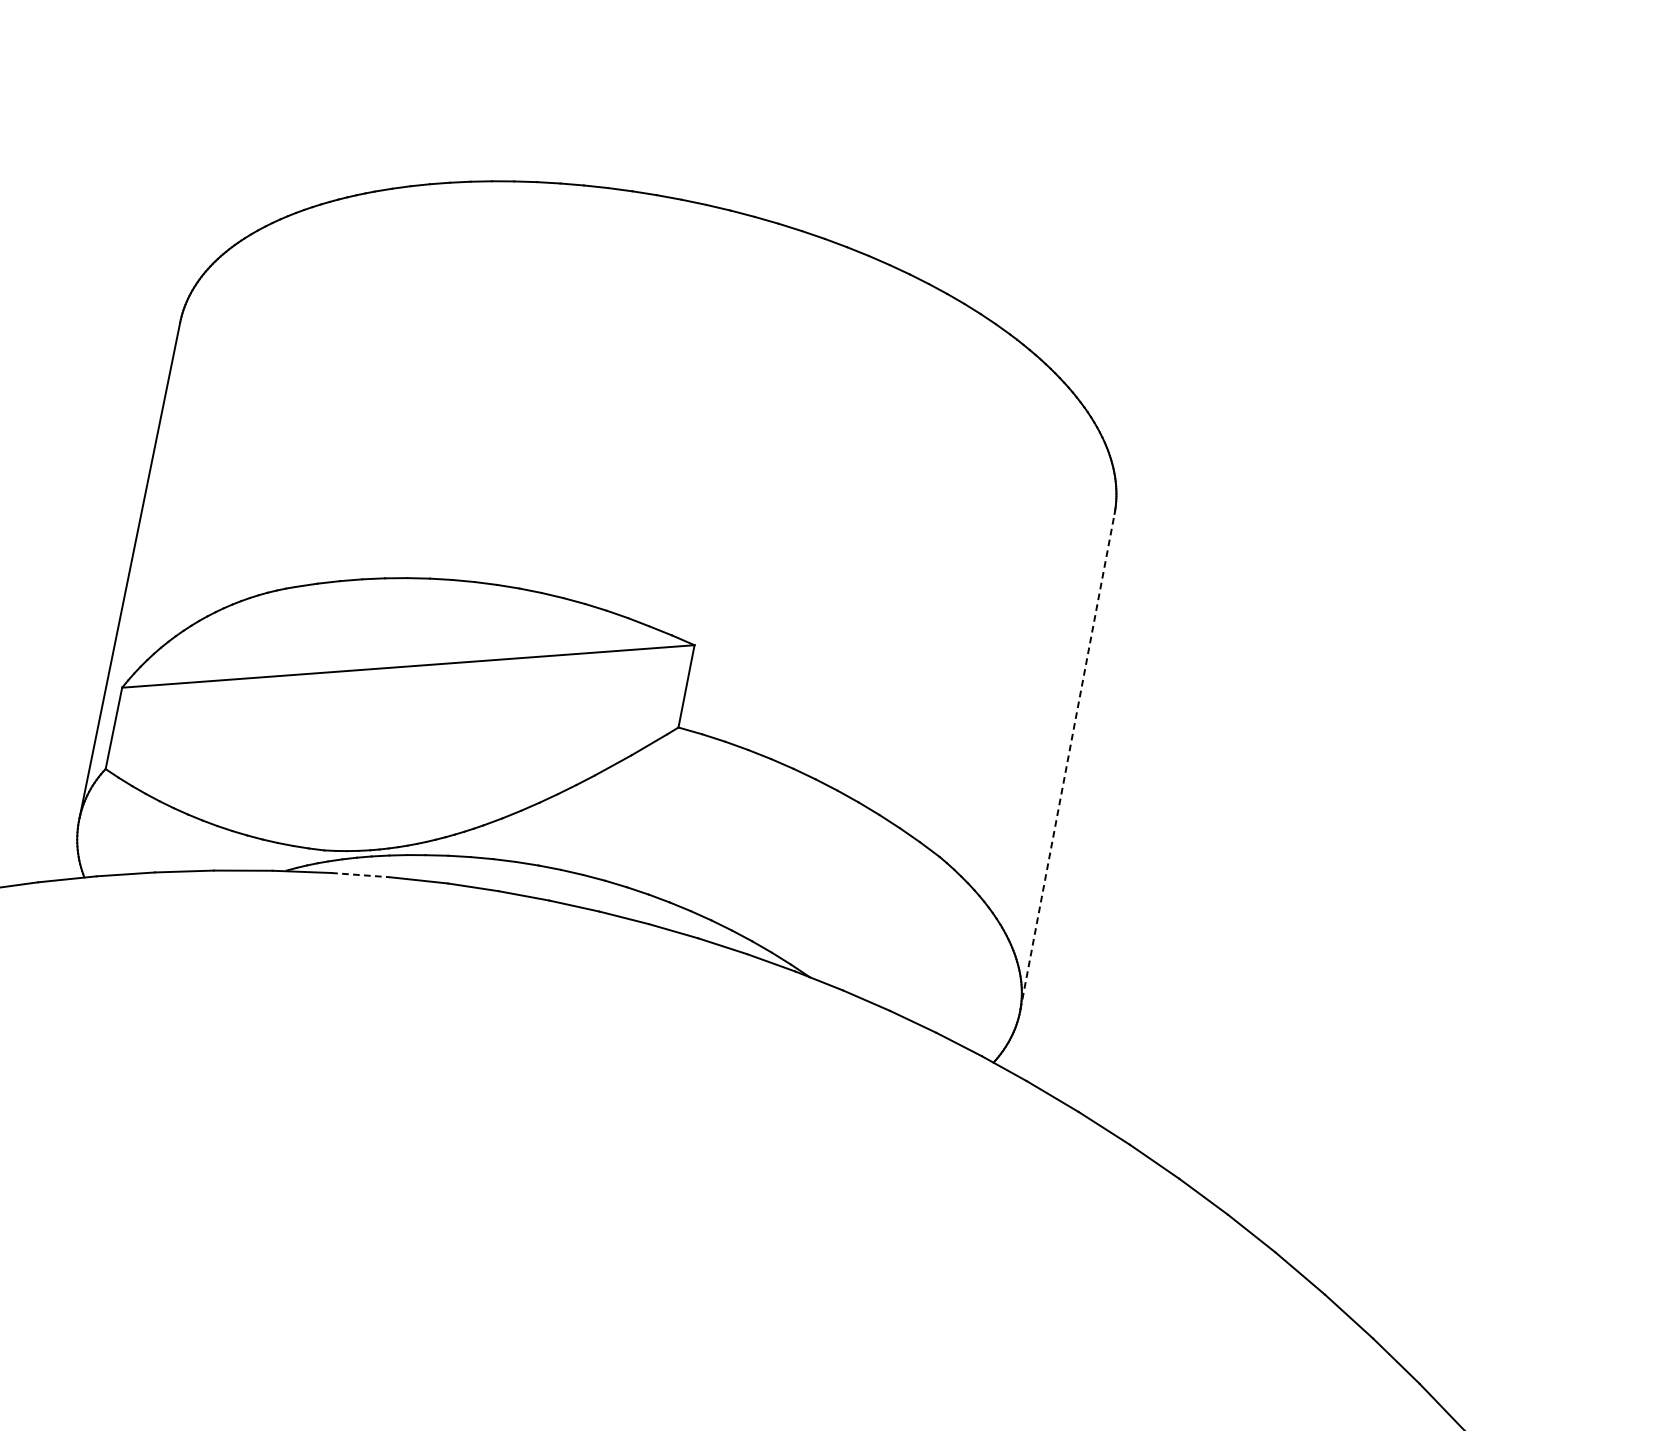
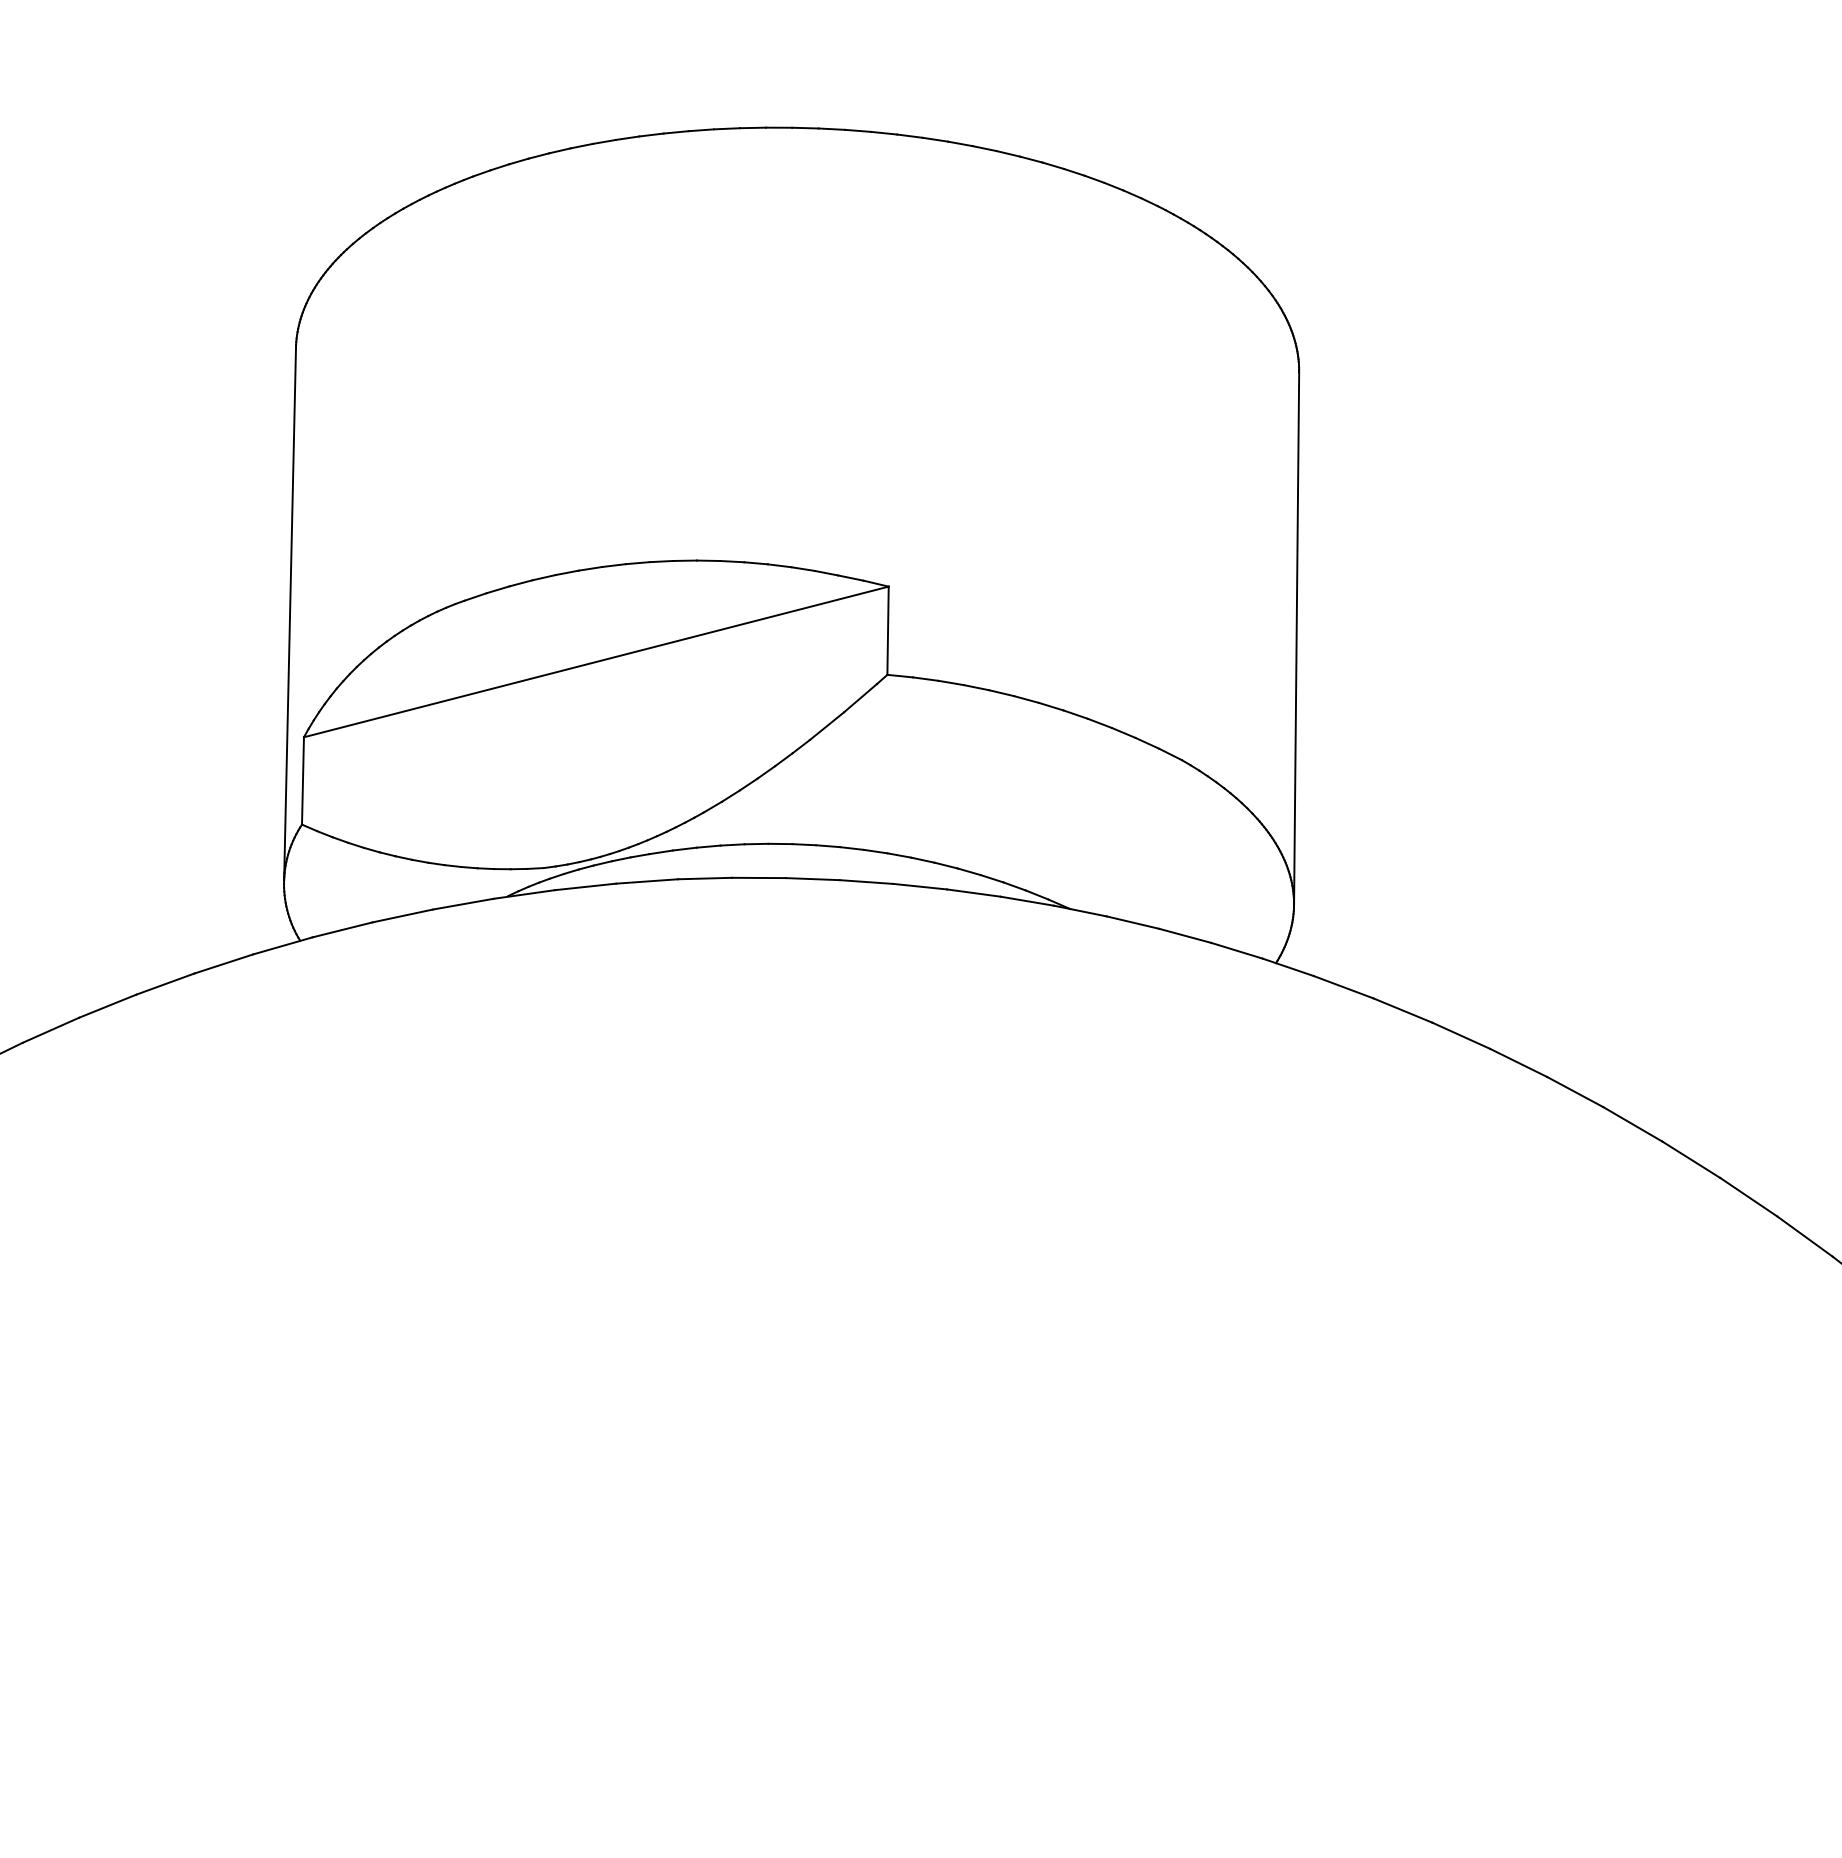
line: (1067, 762) -> (1296, 638), dashed -> solid
line: (360, 874) -> (585, 886), dashed -> solid

